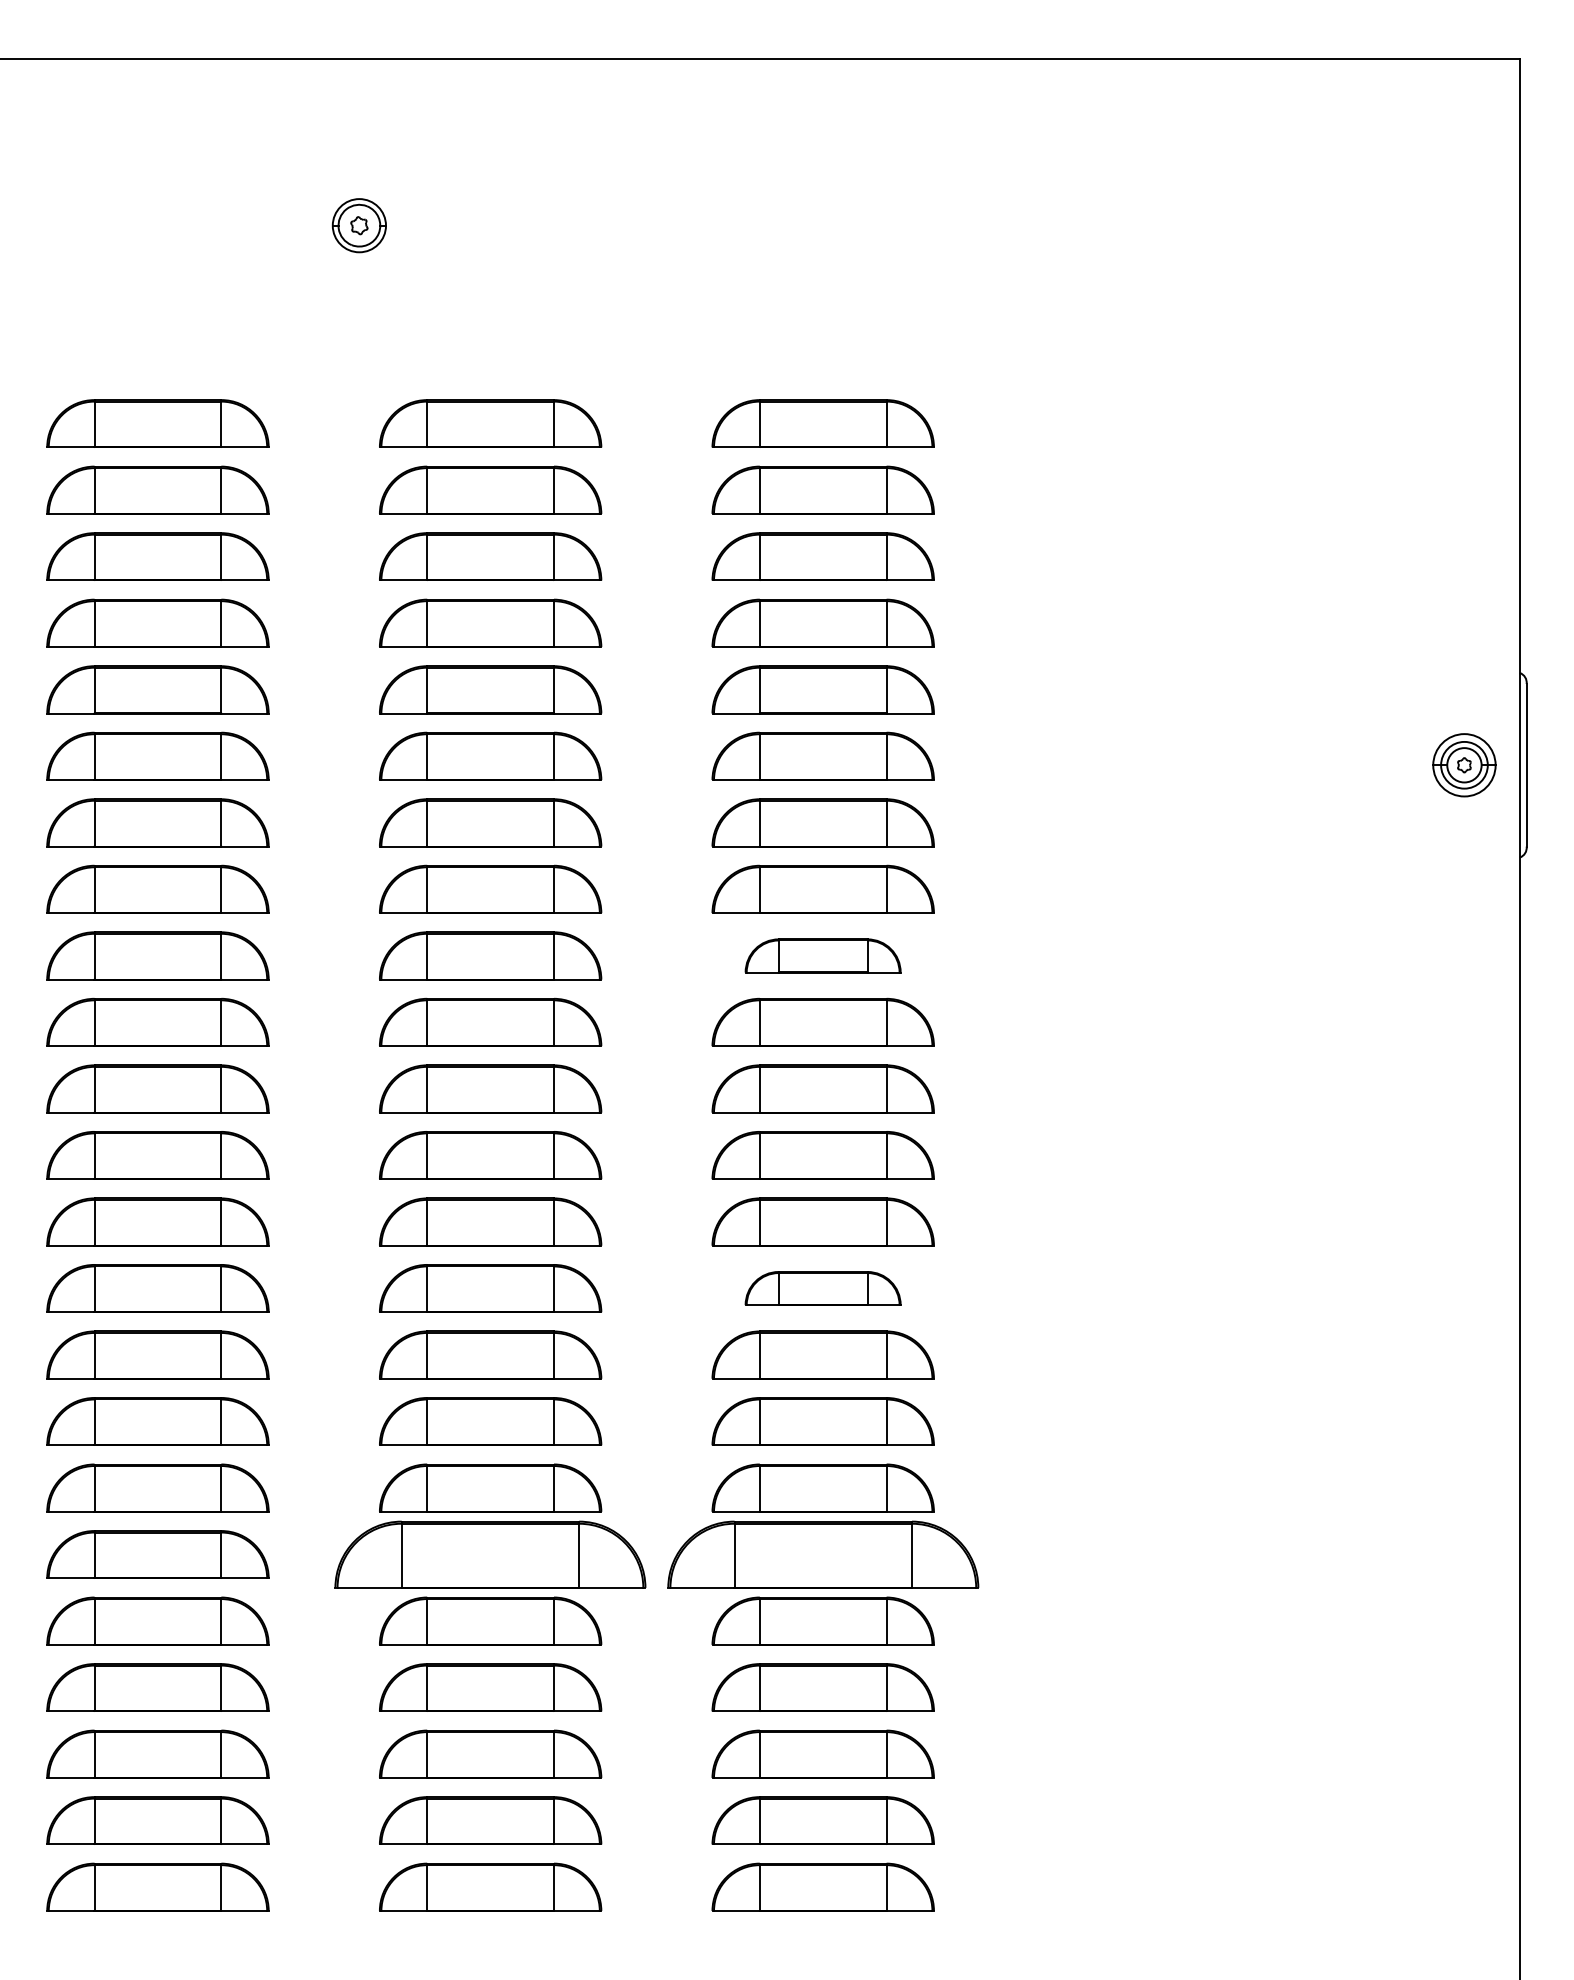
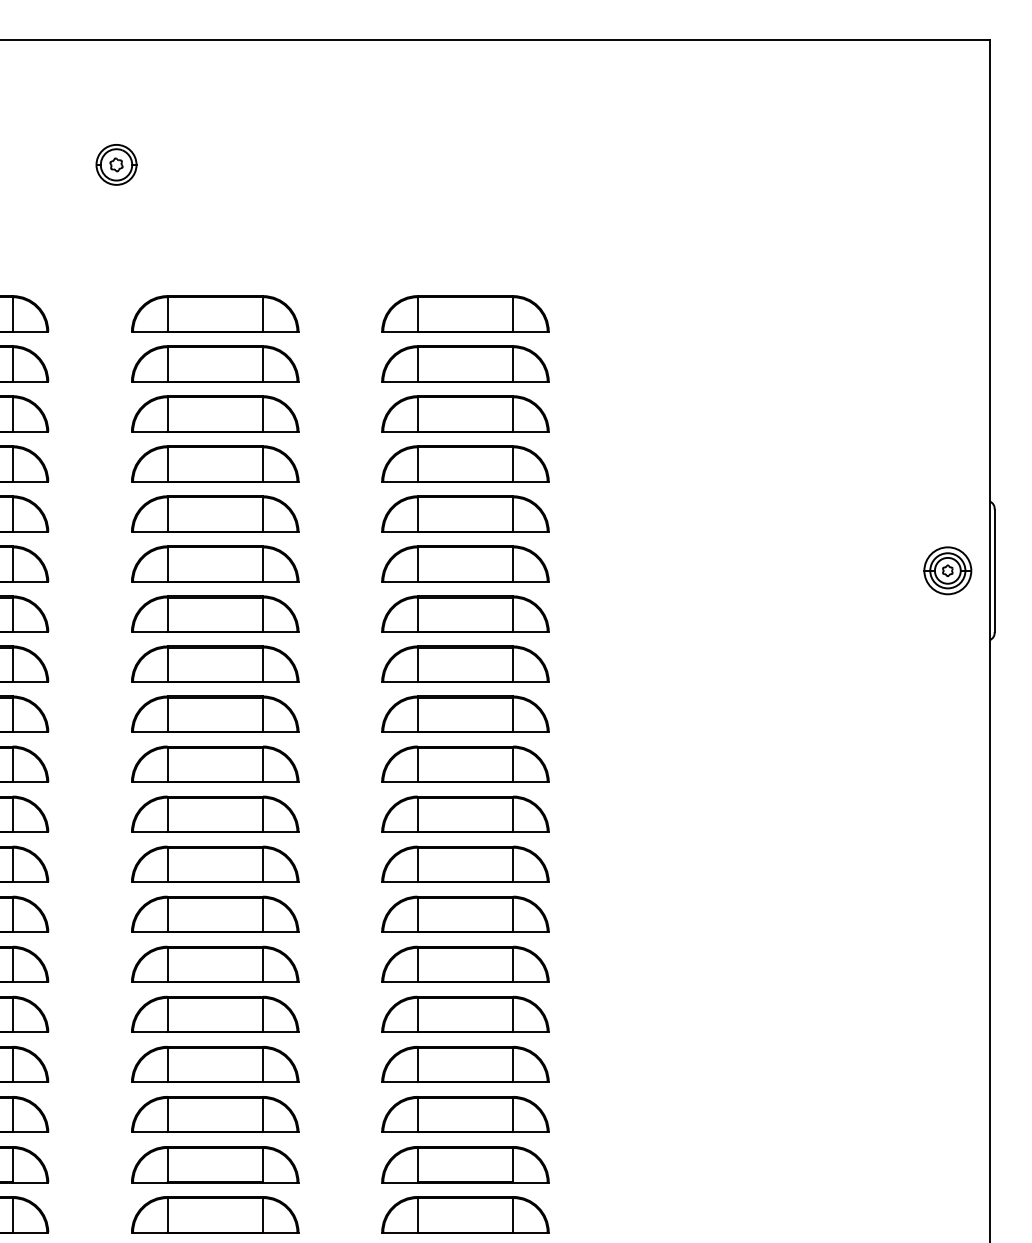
part: (822, 955) -> (464, 713), size x1.43
part: (822, 1288) -> (464, 964), size x1.43
part: (490, 1554) -> (215, 1164), size x0.71
part: (822, 1554) -> (464, 1164), size x0.71

